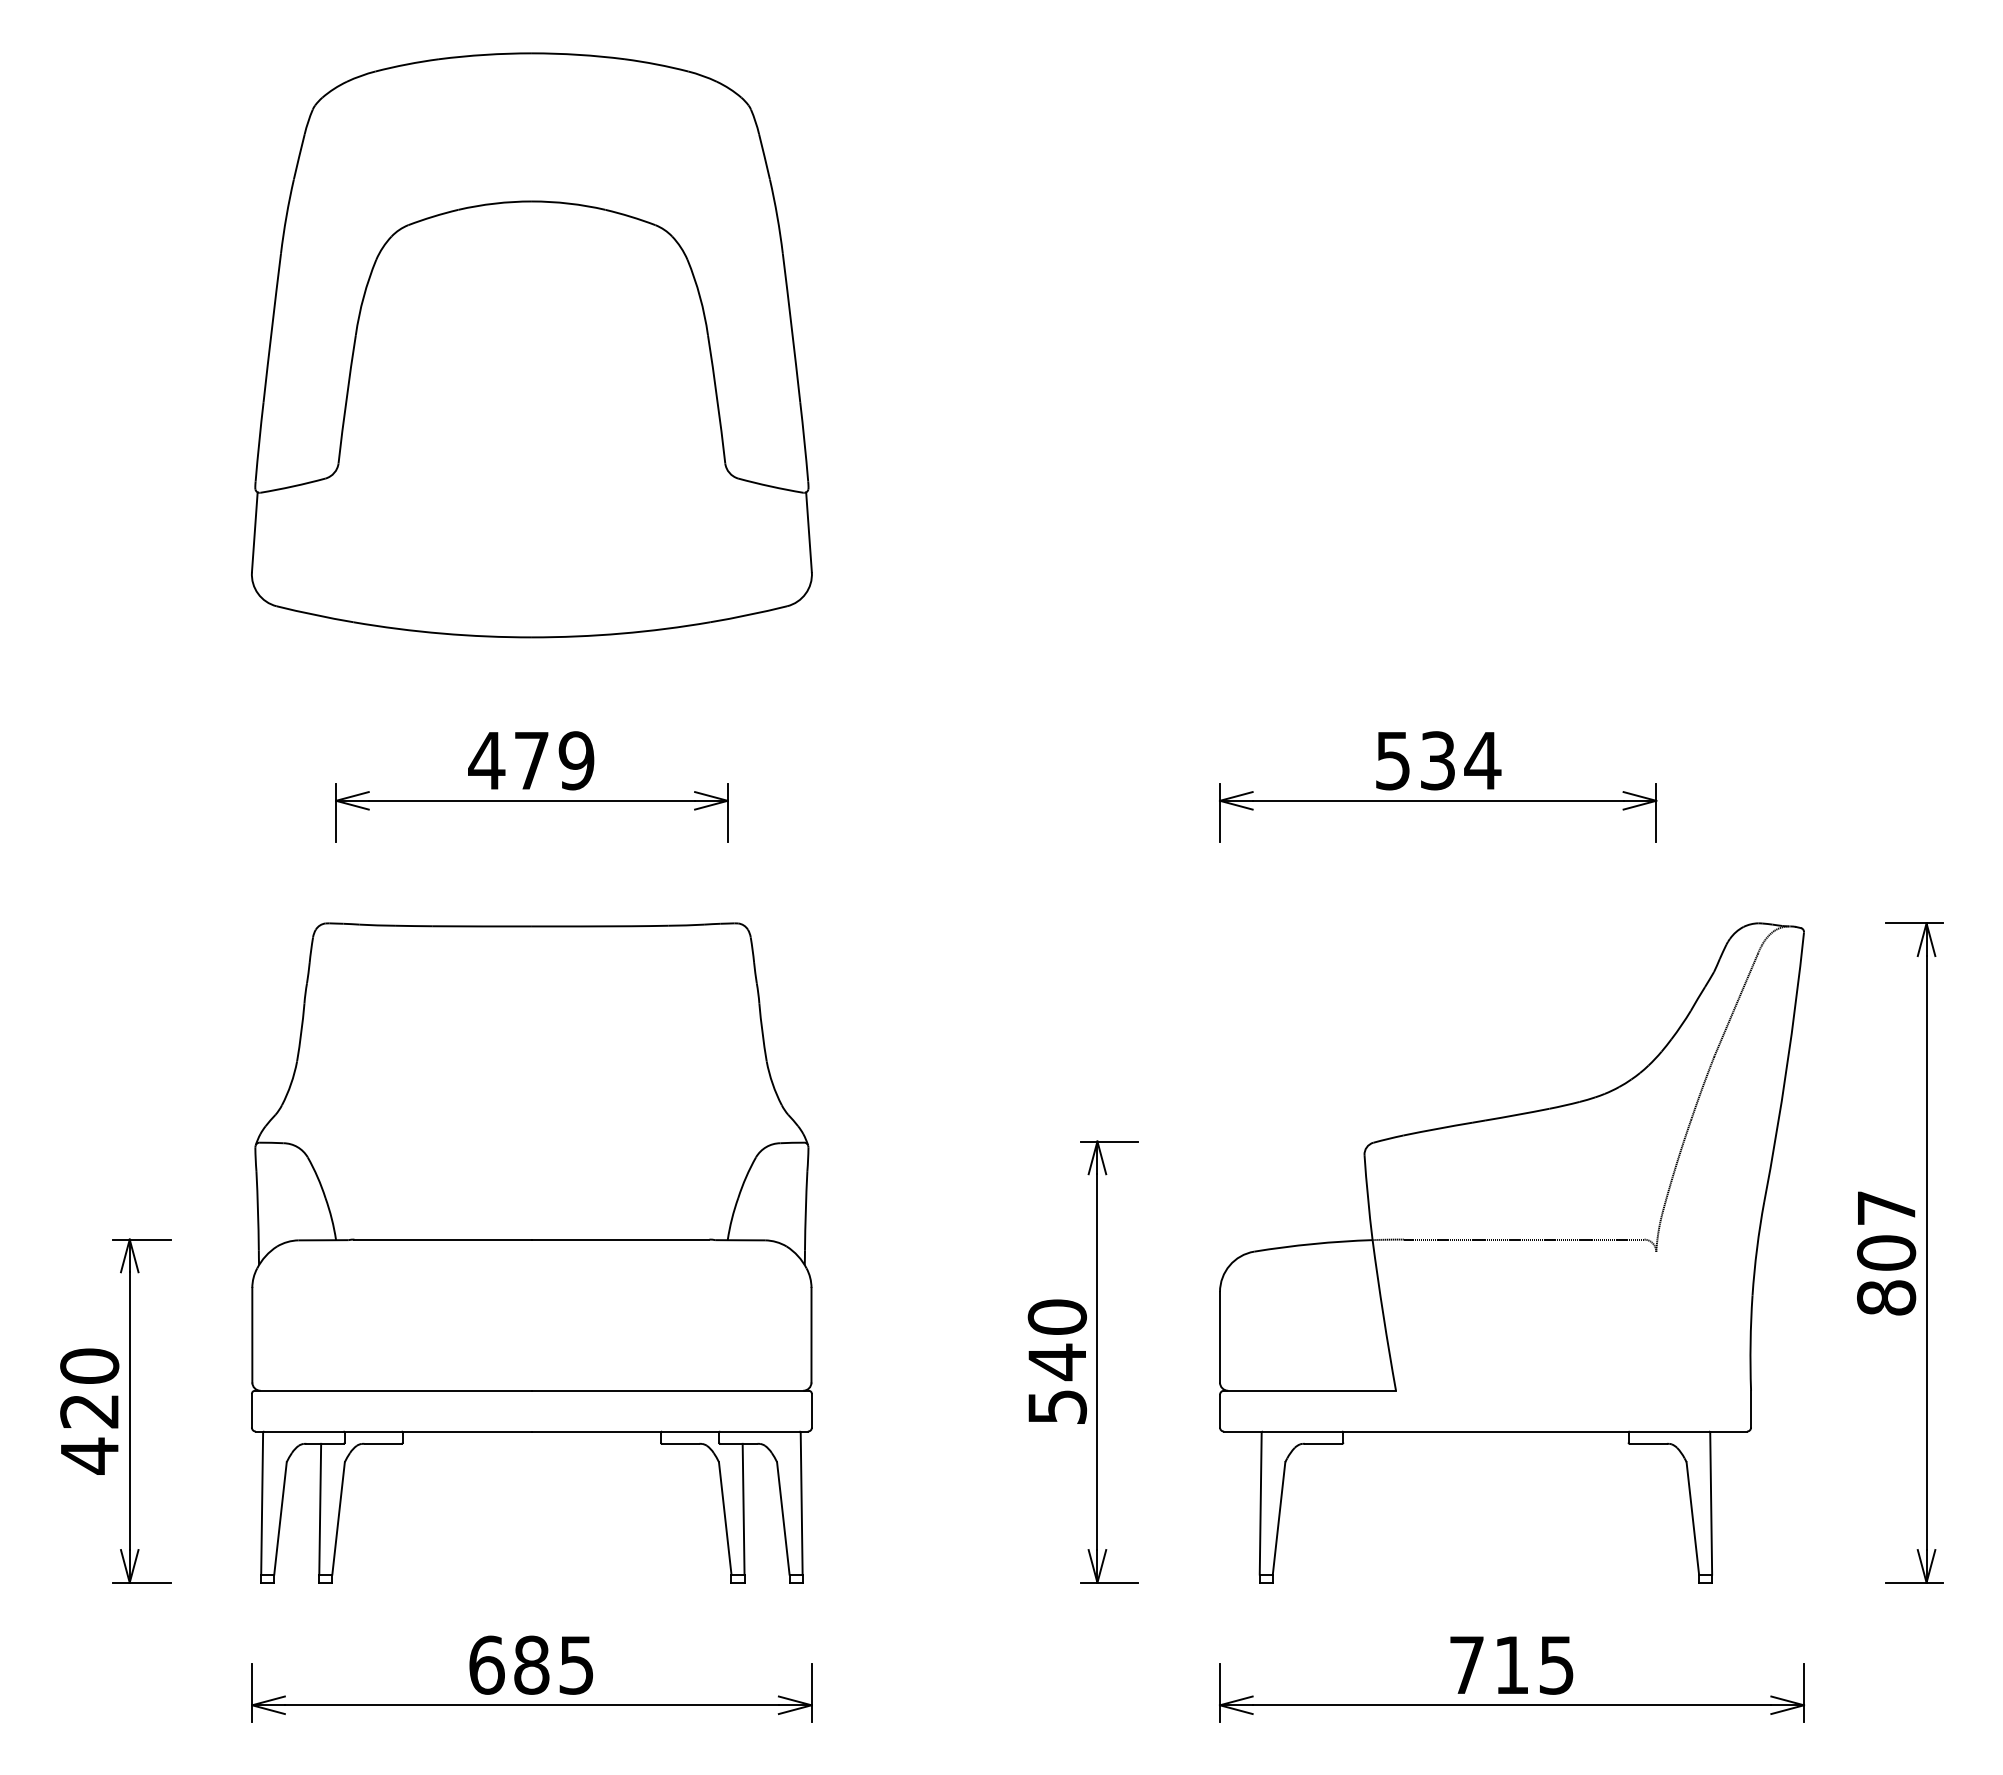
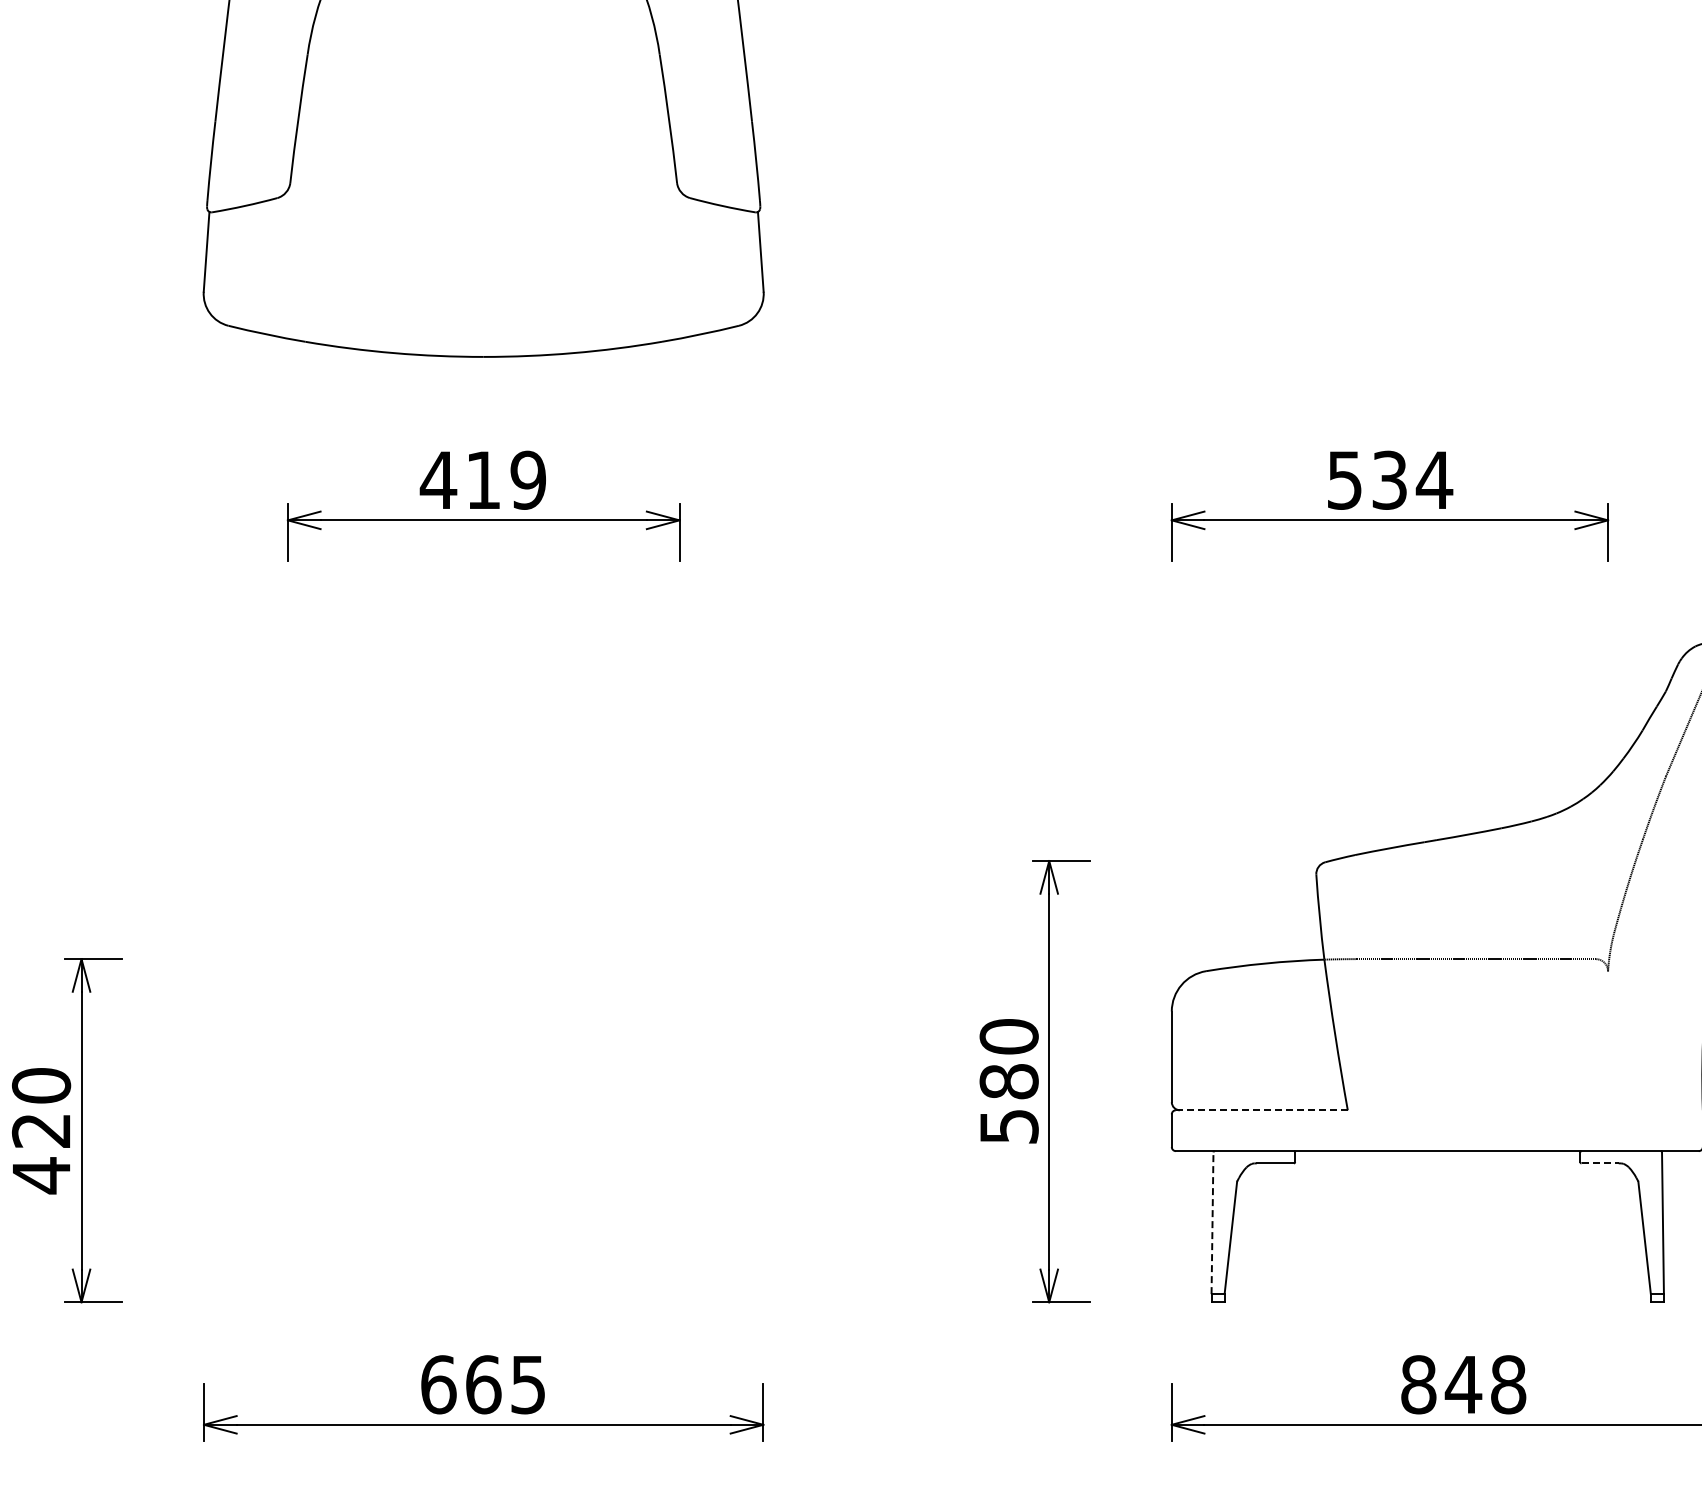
text: (531, 760) -> (483, 480), 479 -> 419
part: (531, 1252) -> (483, 972), removed
text: (1057, 1362) -> (1009, 1082), 540 -> 580
line: (1310, 1390) -> (1262, 1110), solid -> dashed
line: (1648, 1443) -> (1600, 1163), solid -> dashed
line: (1260, 1503) -> (1212, 1223), solid -> dashed
text: (531, 1664) -> (483, 1384), 685 -> 665
text: (1511, 1664) -> (1463, 1384), 715 -> 848

